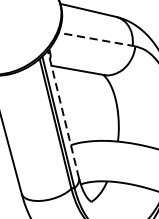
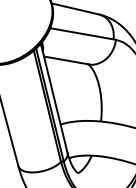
line: (96, 38) -> (82, 33), dashed -> solid
line: (63, 115) -> (54, 99), dashed -> solid

